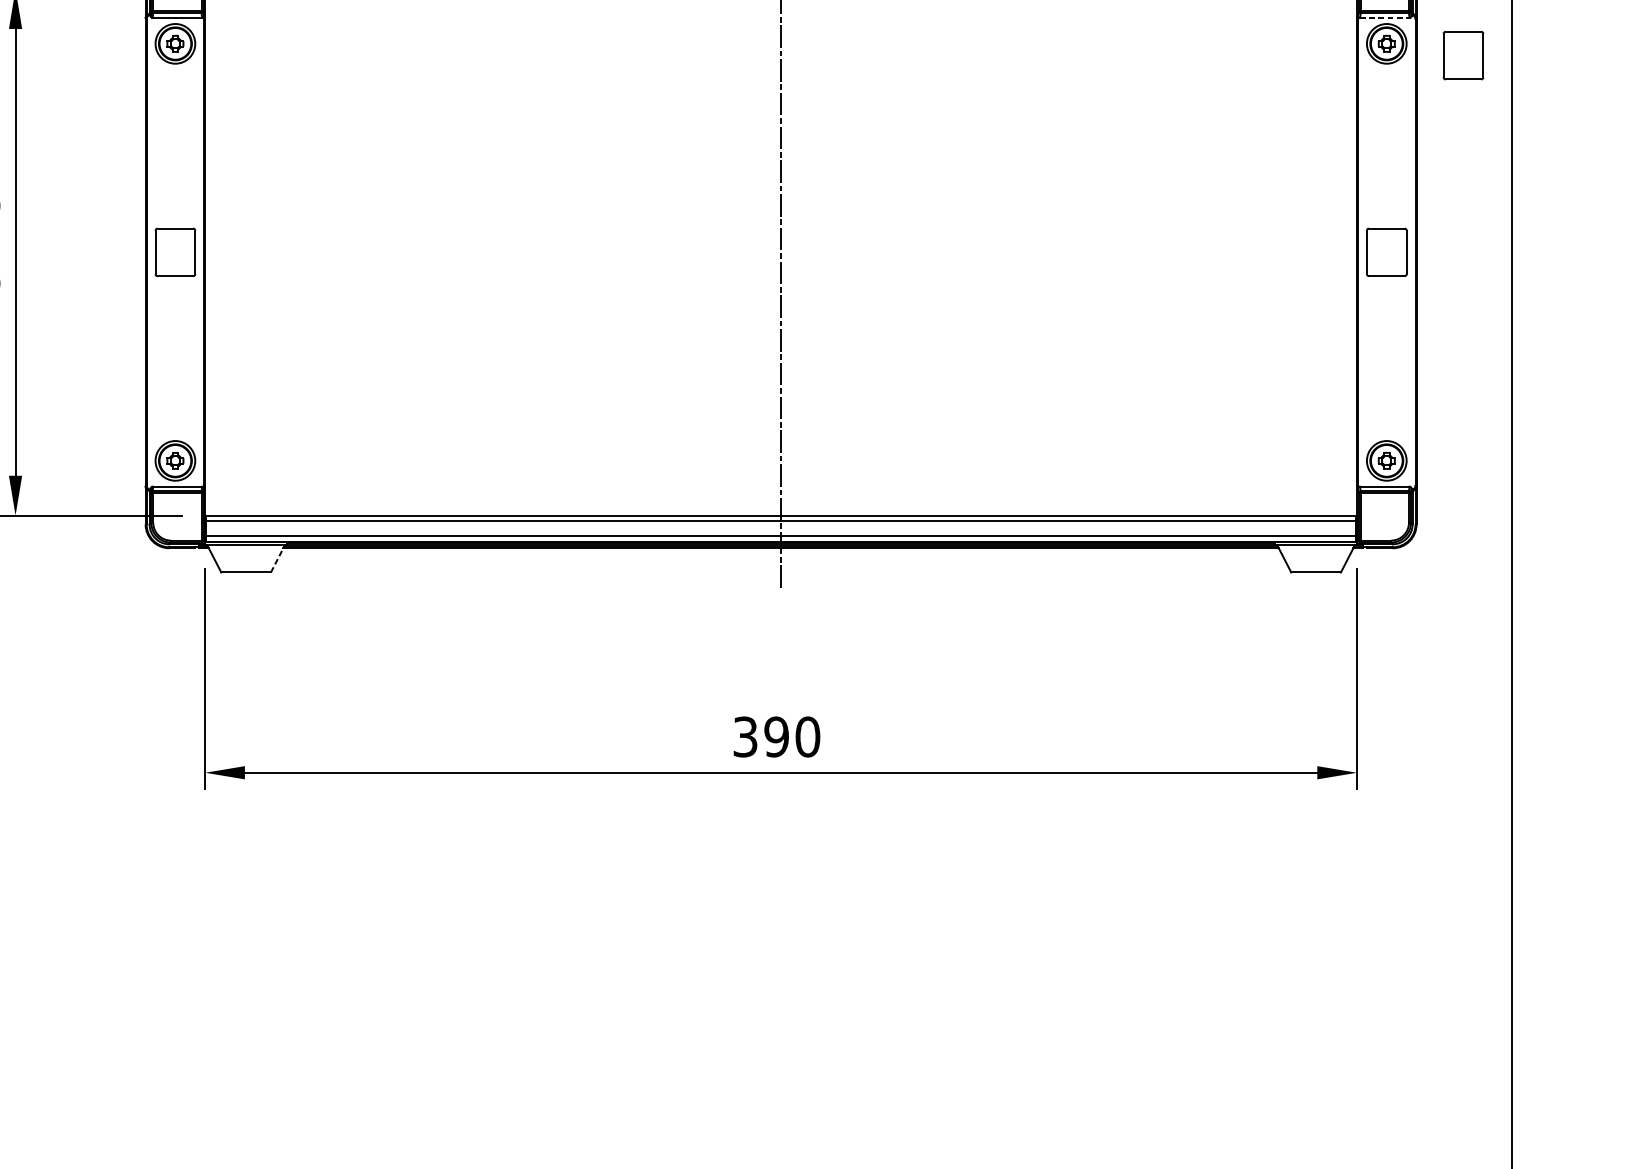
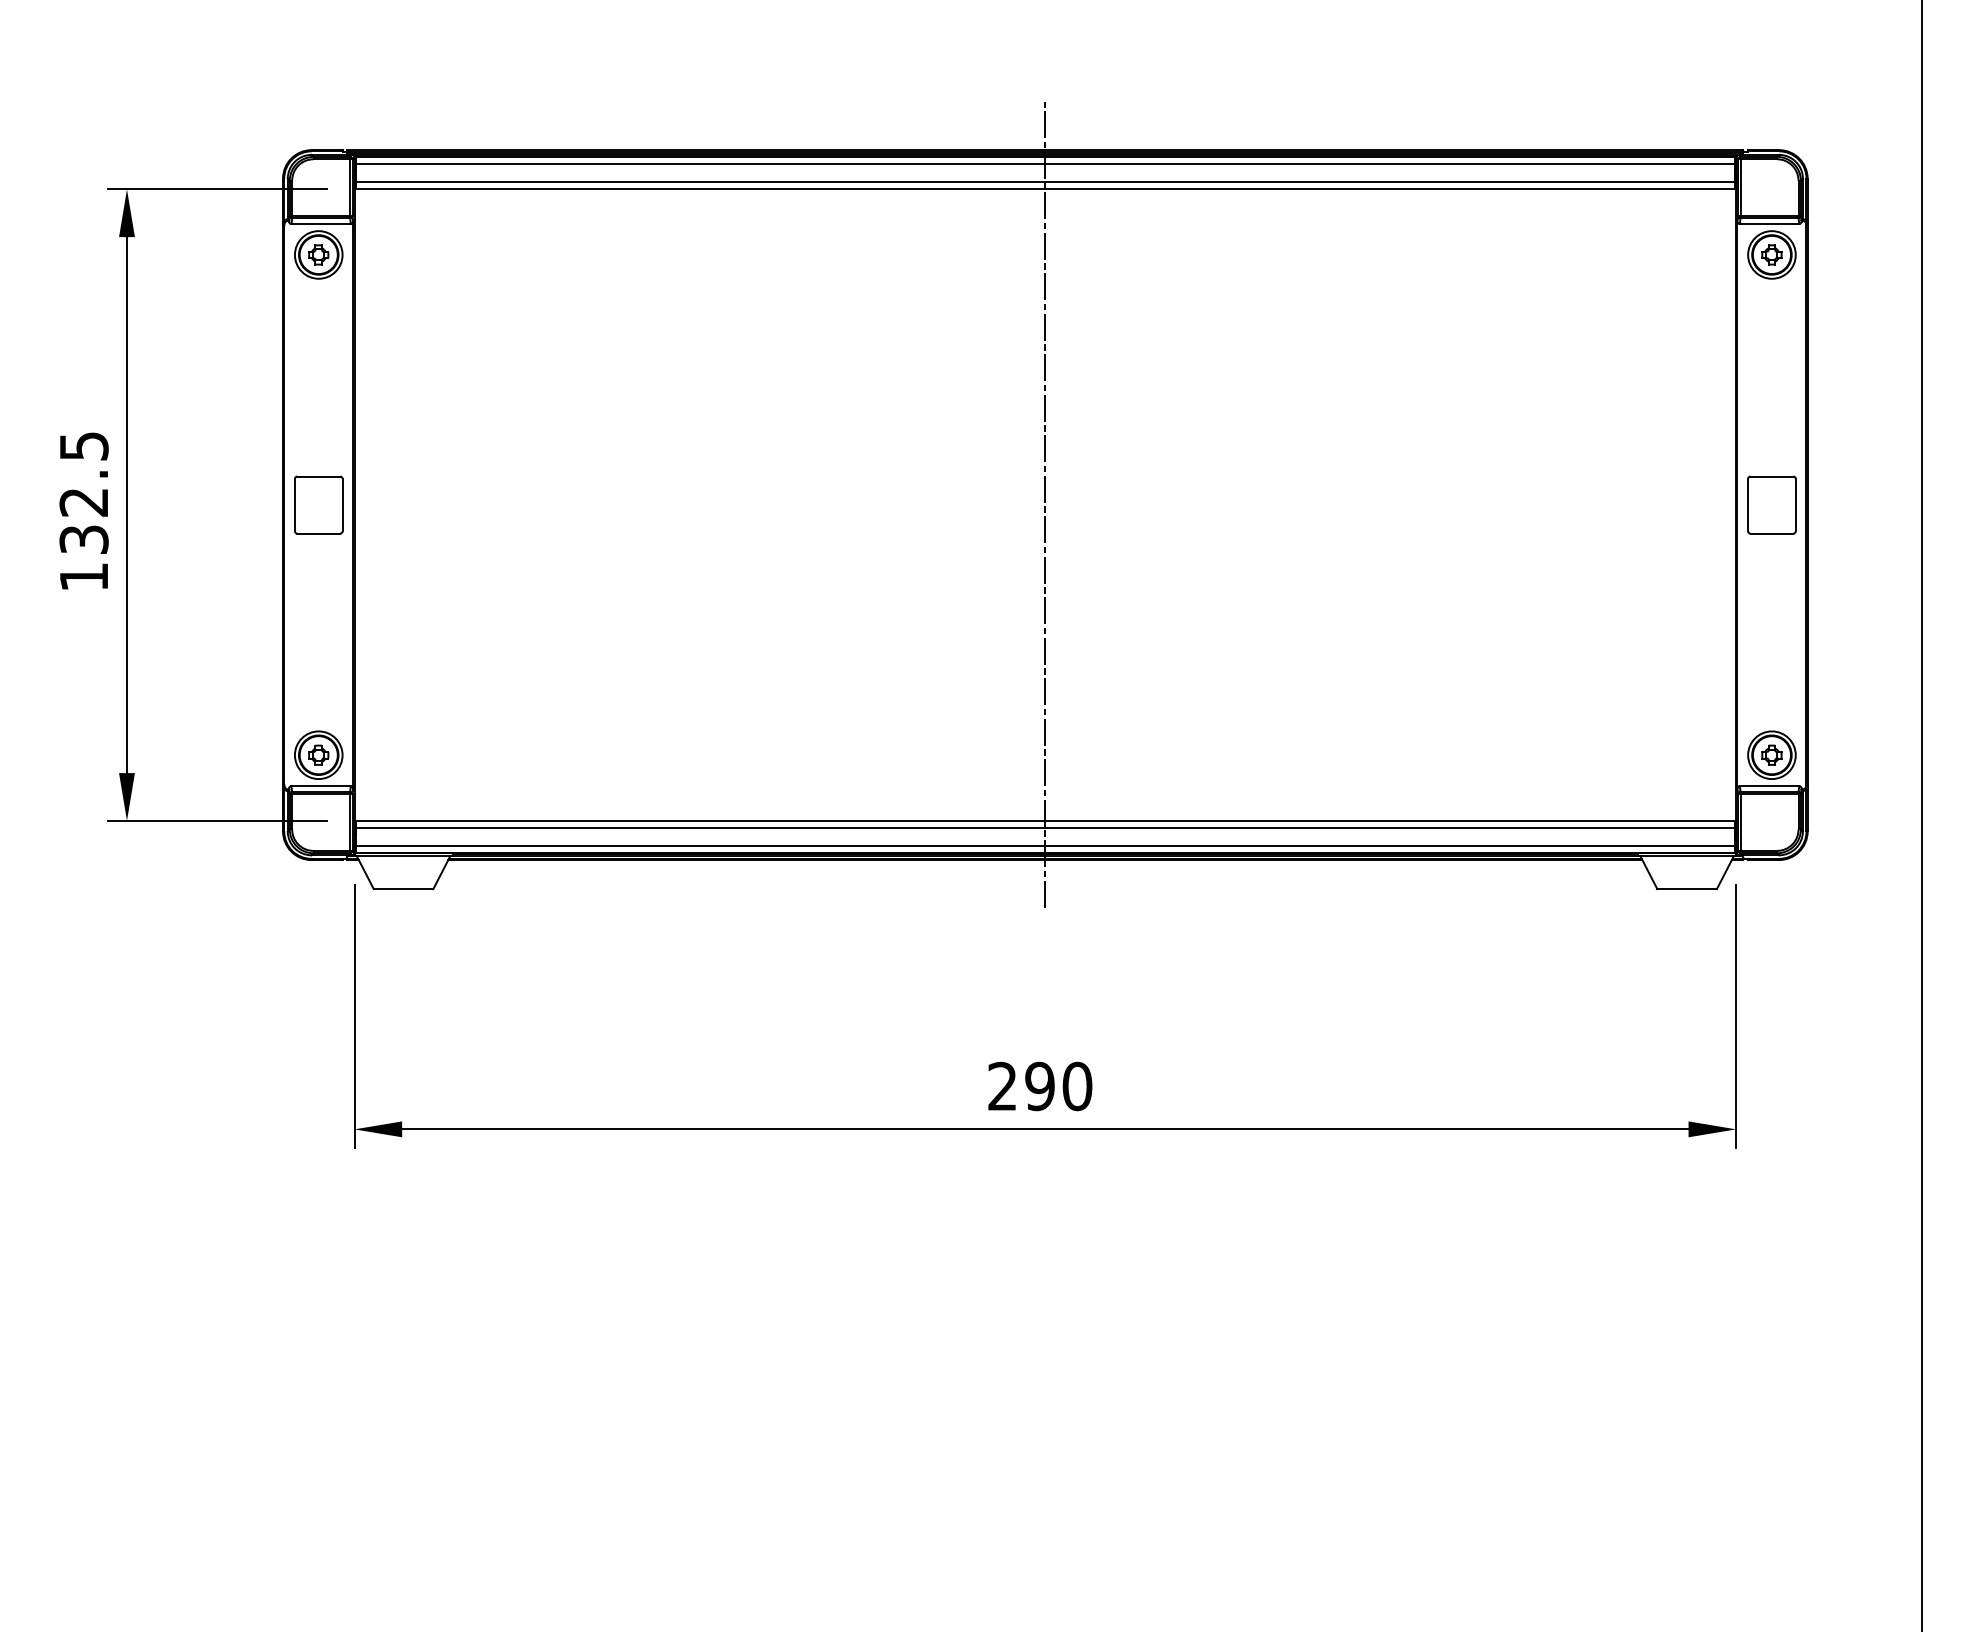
line: (1384, 18) -> (1769, 224), dashed -> solid
part: (1463, 55) -> (1863, 268), removed
line: (278, 558) -> (442, 872), dashed -> solid
text: (745, 737) -> (1002, 1086), 390 -> 290

